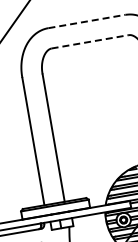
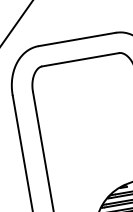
line: (87, 21) -> (77, 39), dashed -> solid
line: (89, 41) -> (79, 59), dashed -> solid

